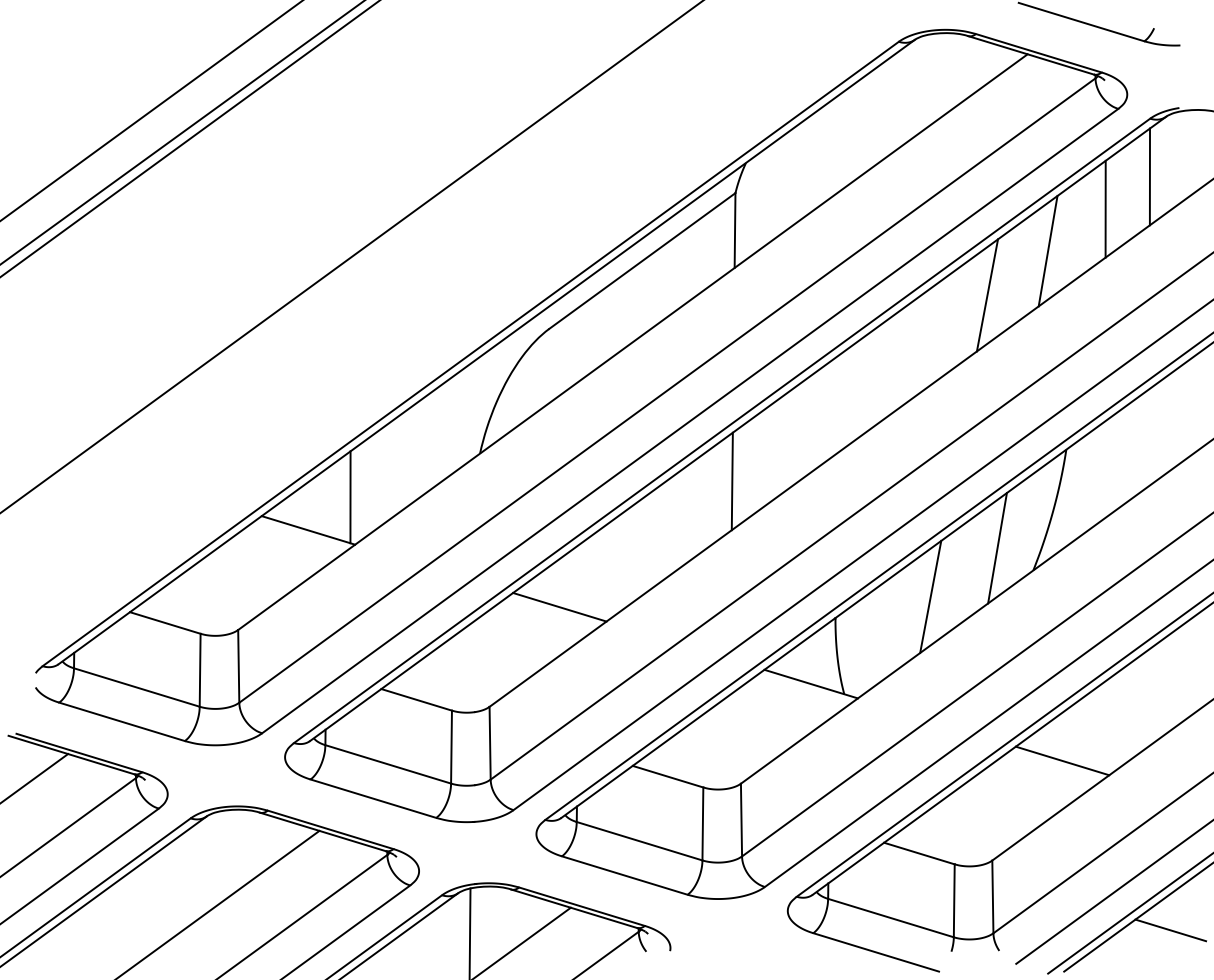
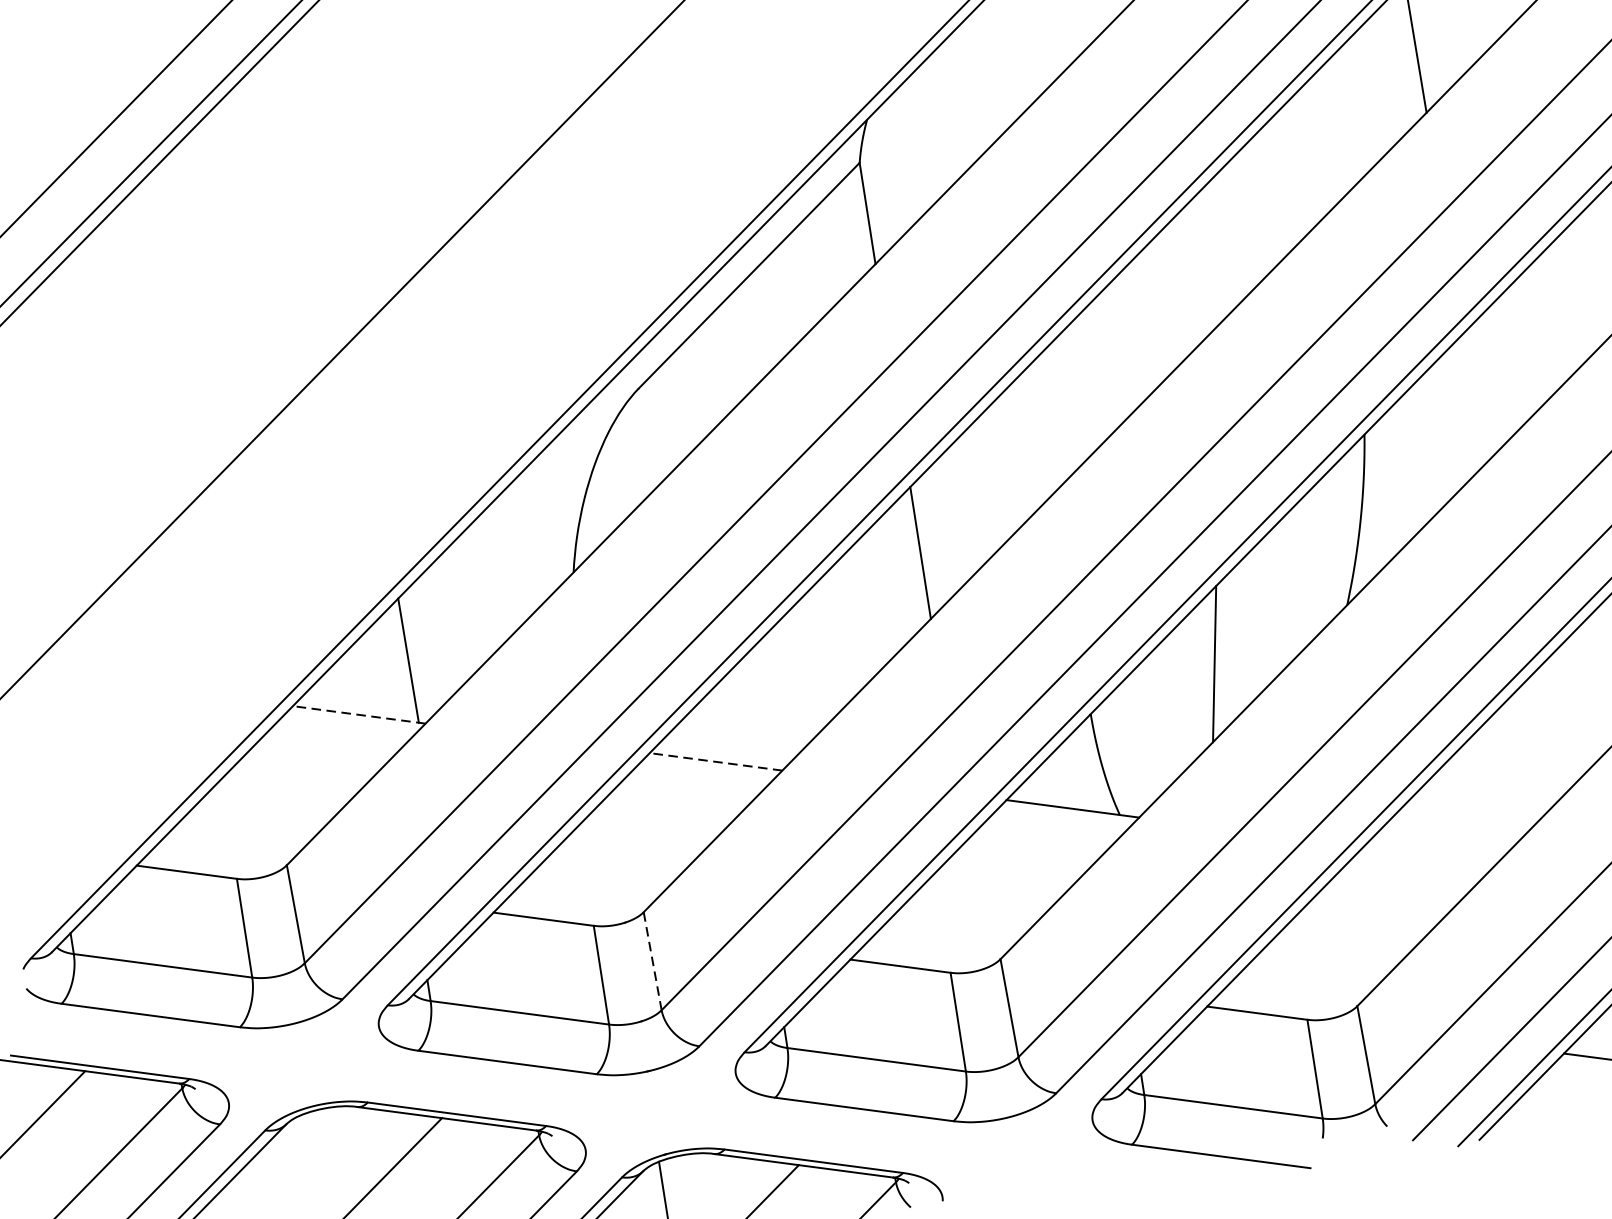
line: (1105, 208) -> (1362, 100), removed
line: (1047, 250) -> (1294, 169), removed
line: (987, 295) -> (1223, 244), removed
line: (308, 530) -> (359, 714), solid -> dashed
line: (997, 548) -> (1293, 583), removed
line: (559, 607) -> (715, 762), solid -> dashed
line: (490, 743) -> (653, 961), solid -> dashed
line: (1062, 760) -> (1429, 855), removed

